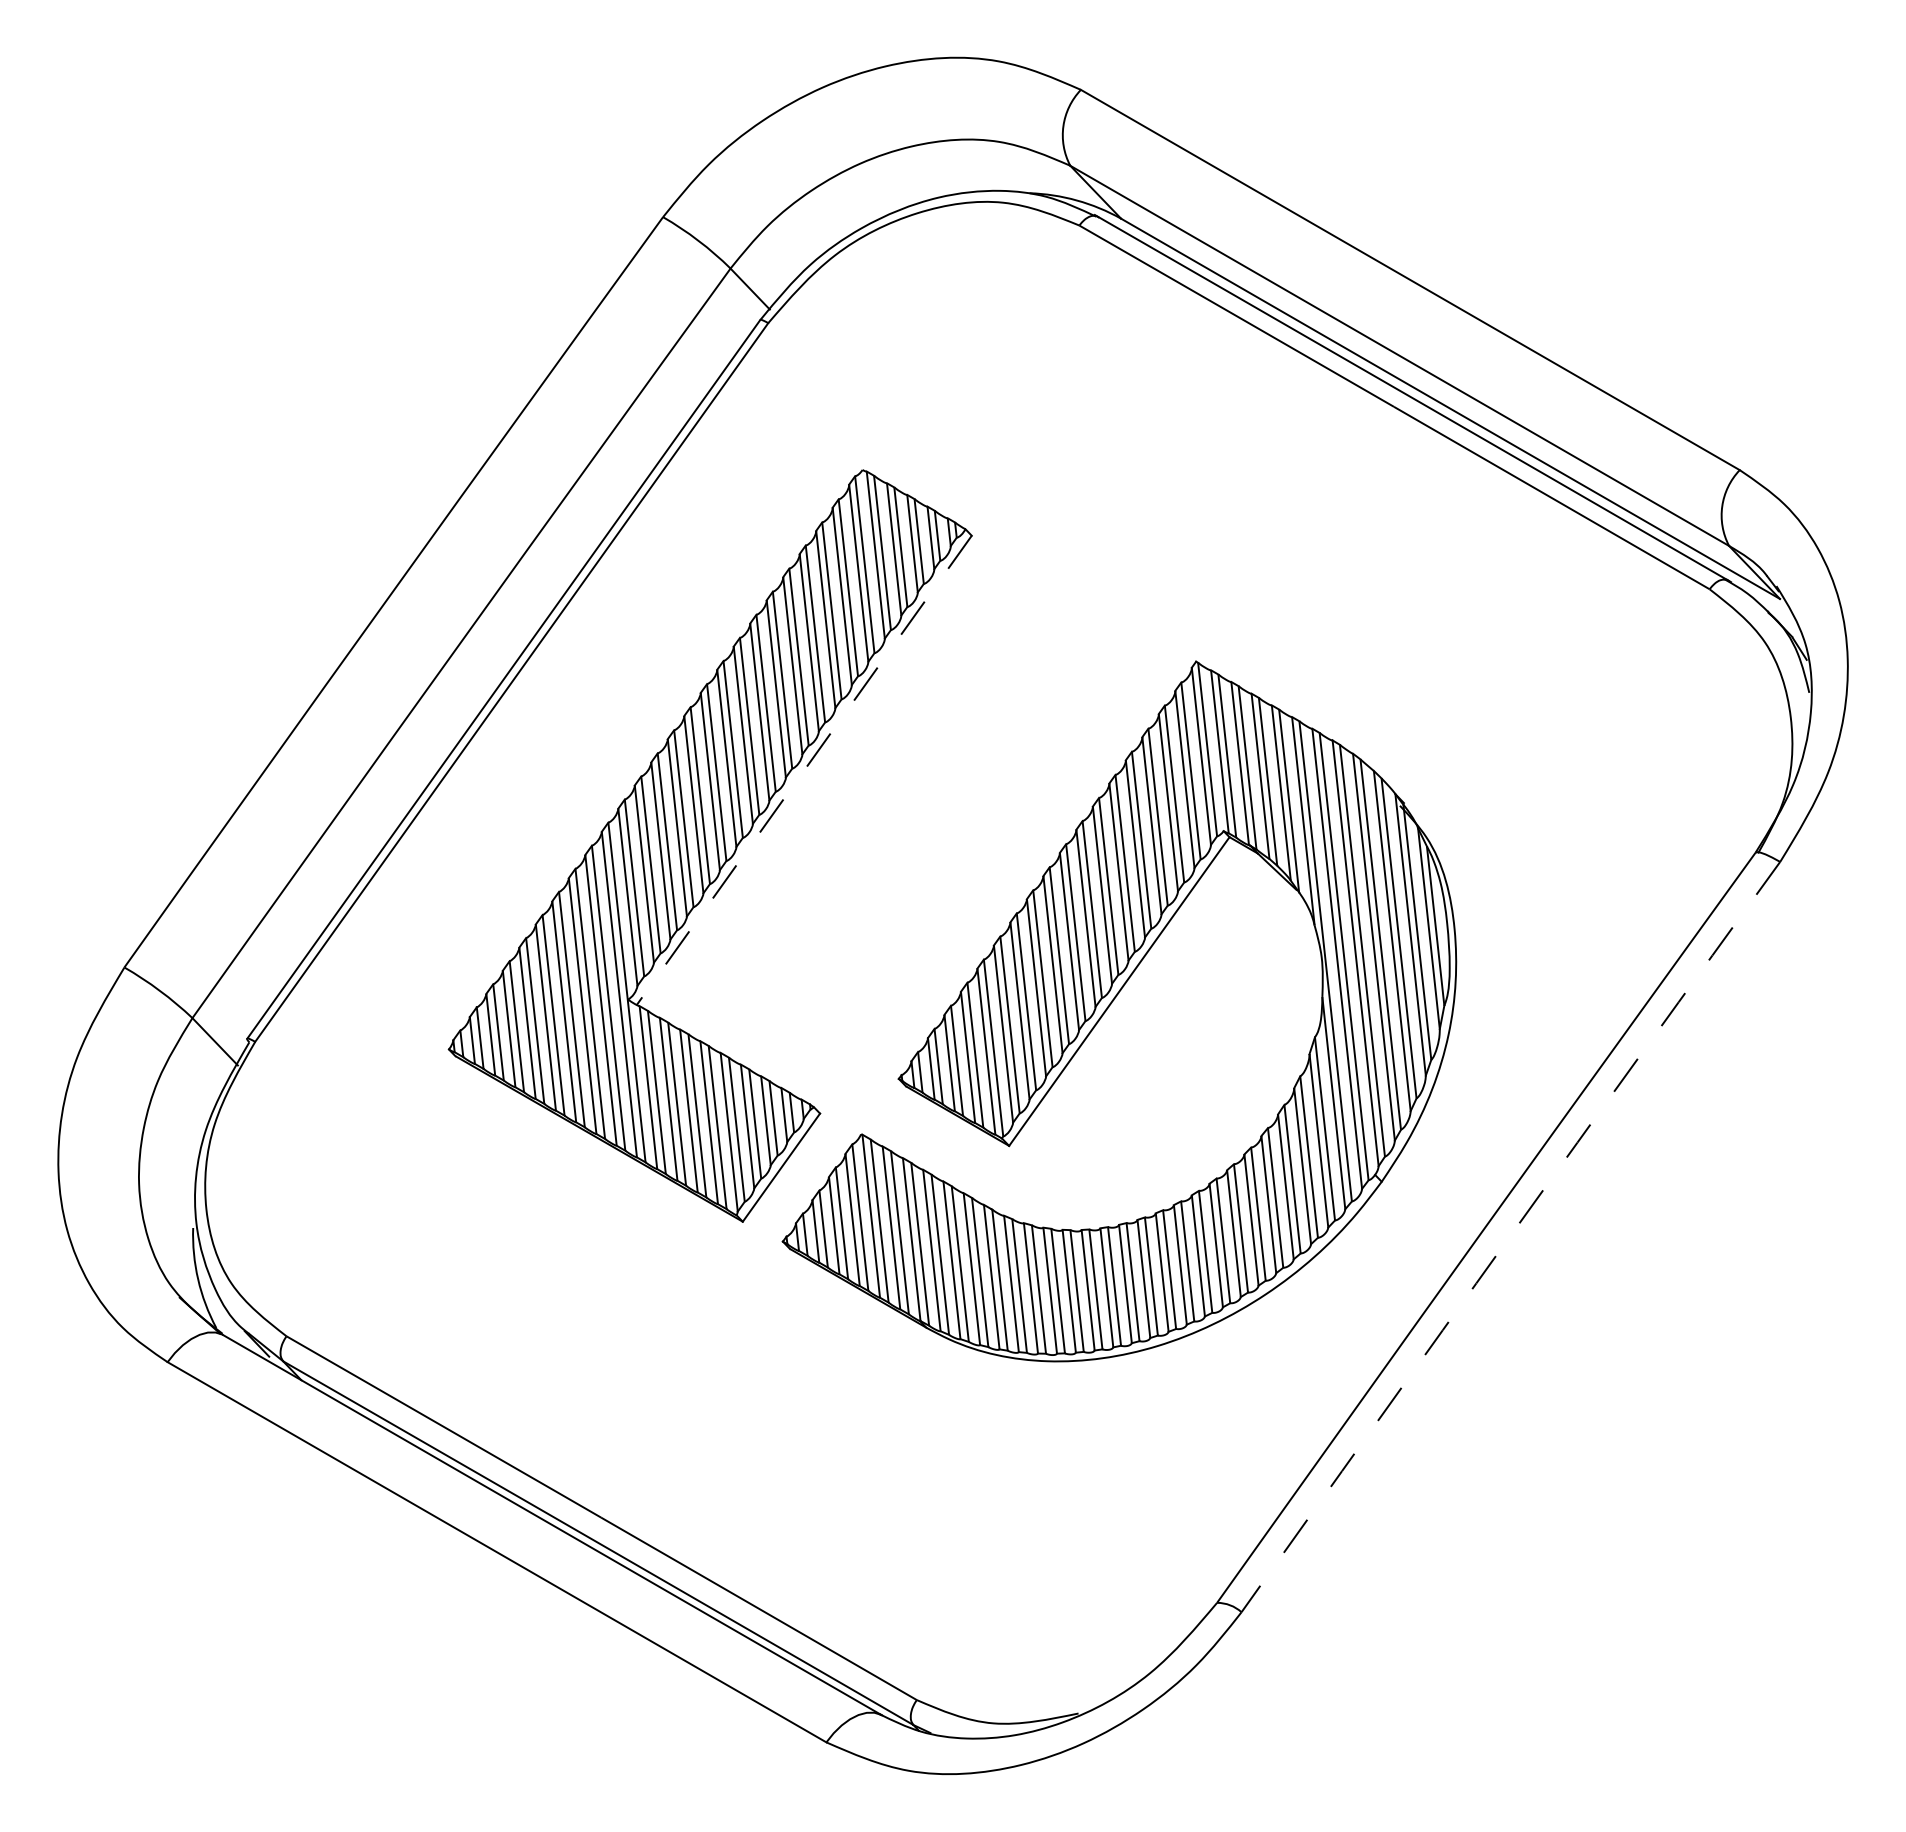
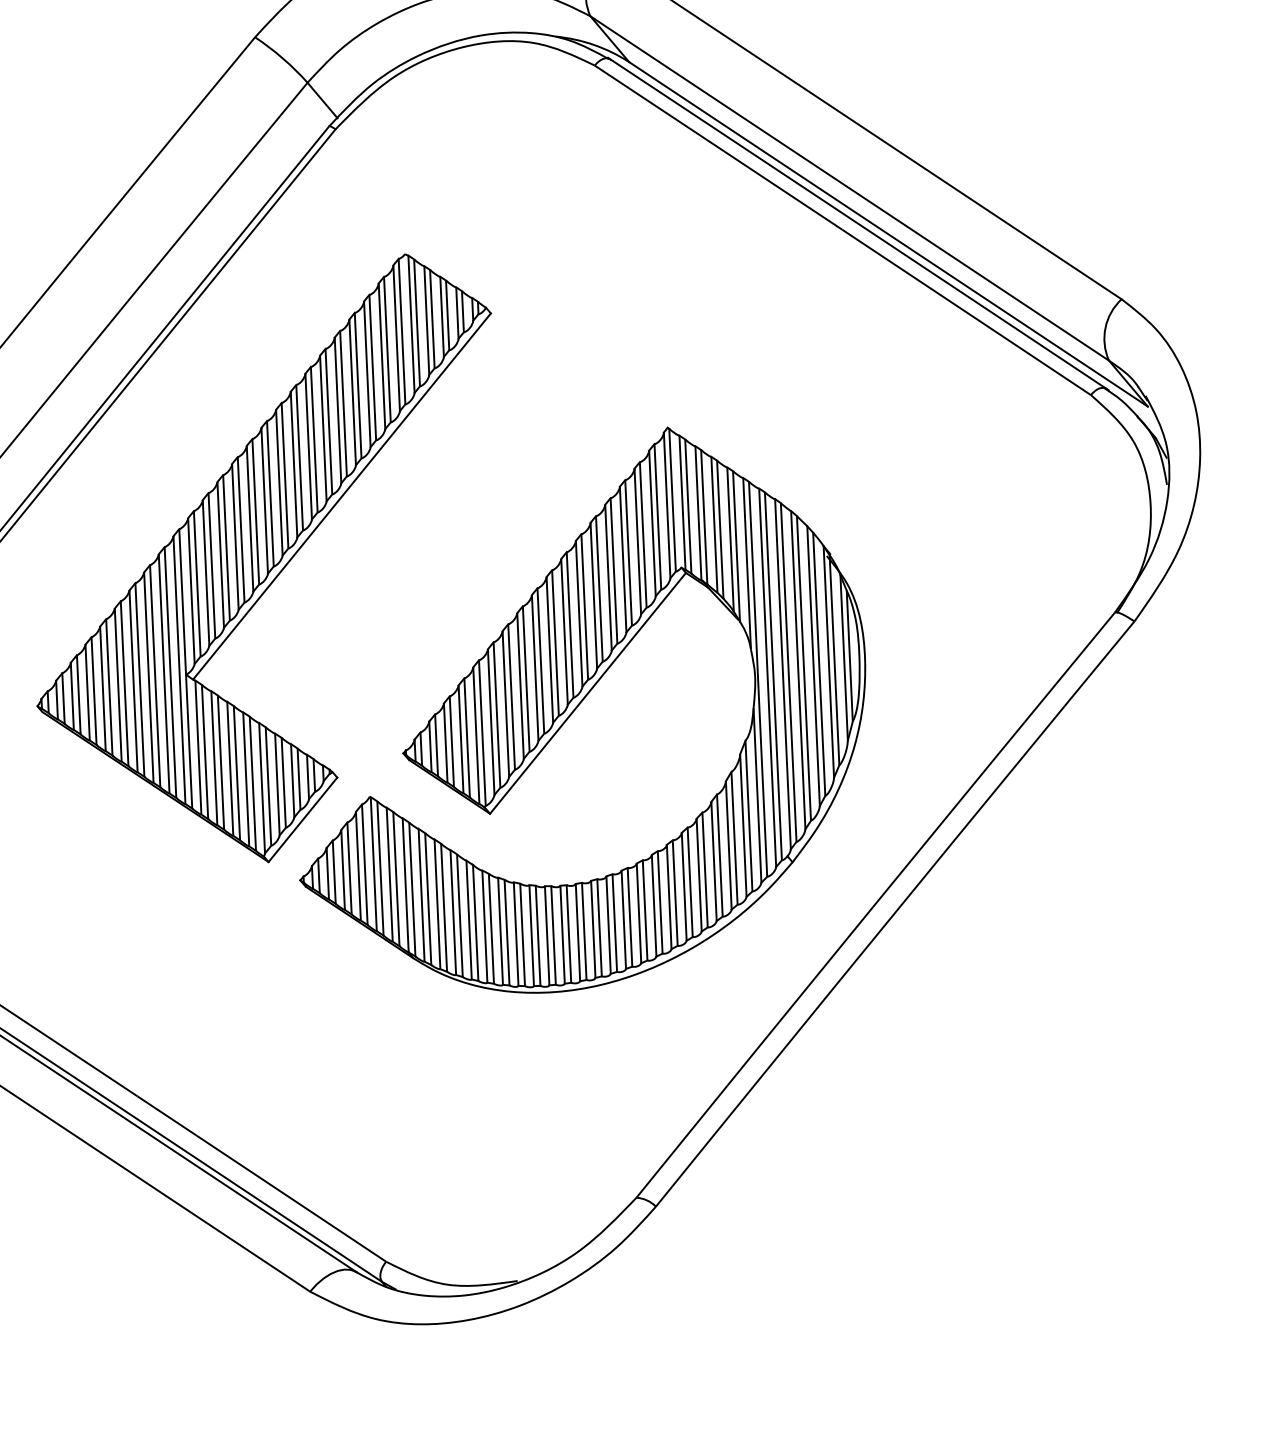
line: (803, 770) -> (341, 496), dashed -> solid
arc: (1510, 1236) -> (894, 913), dashed -> solid

